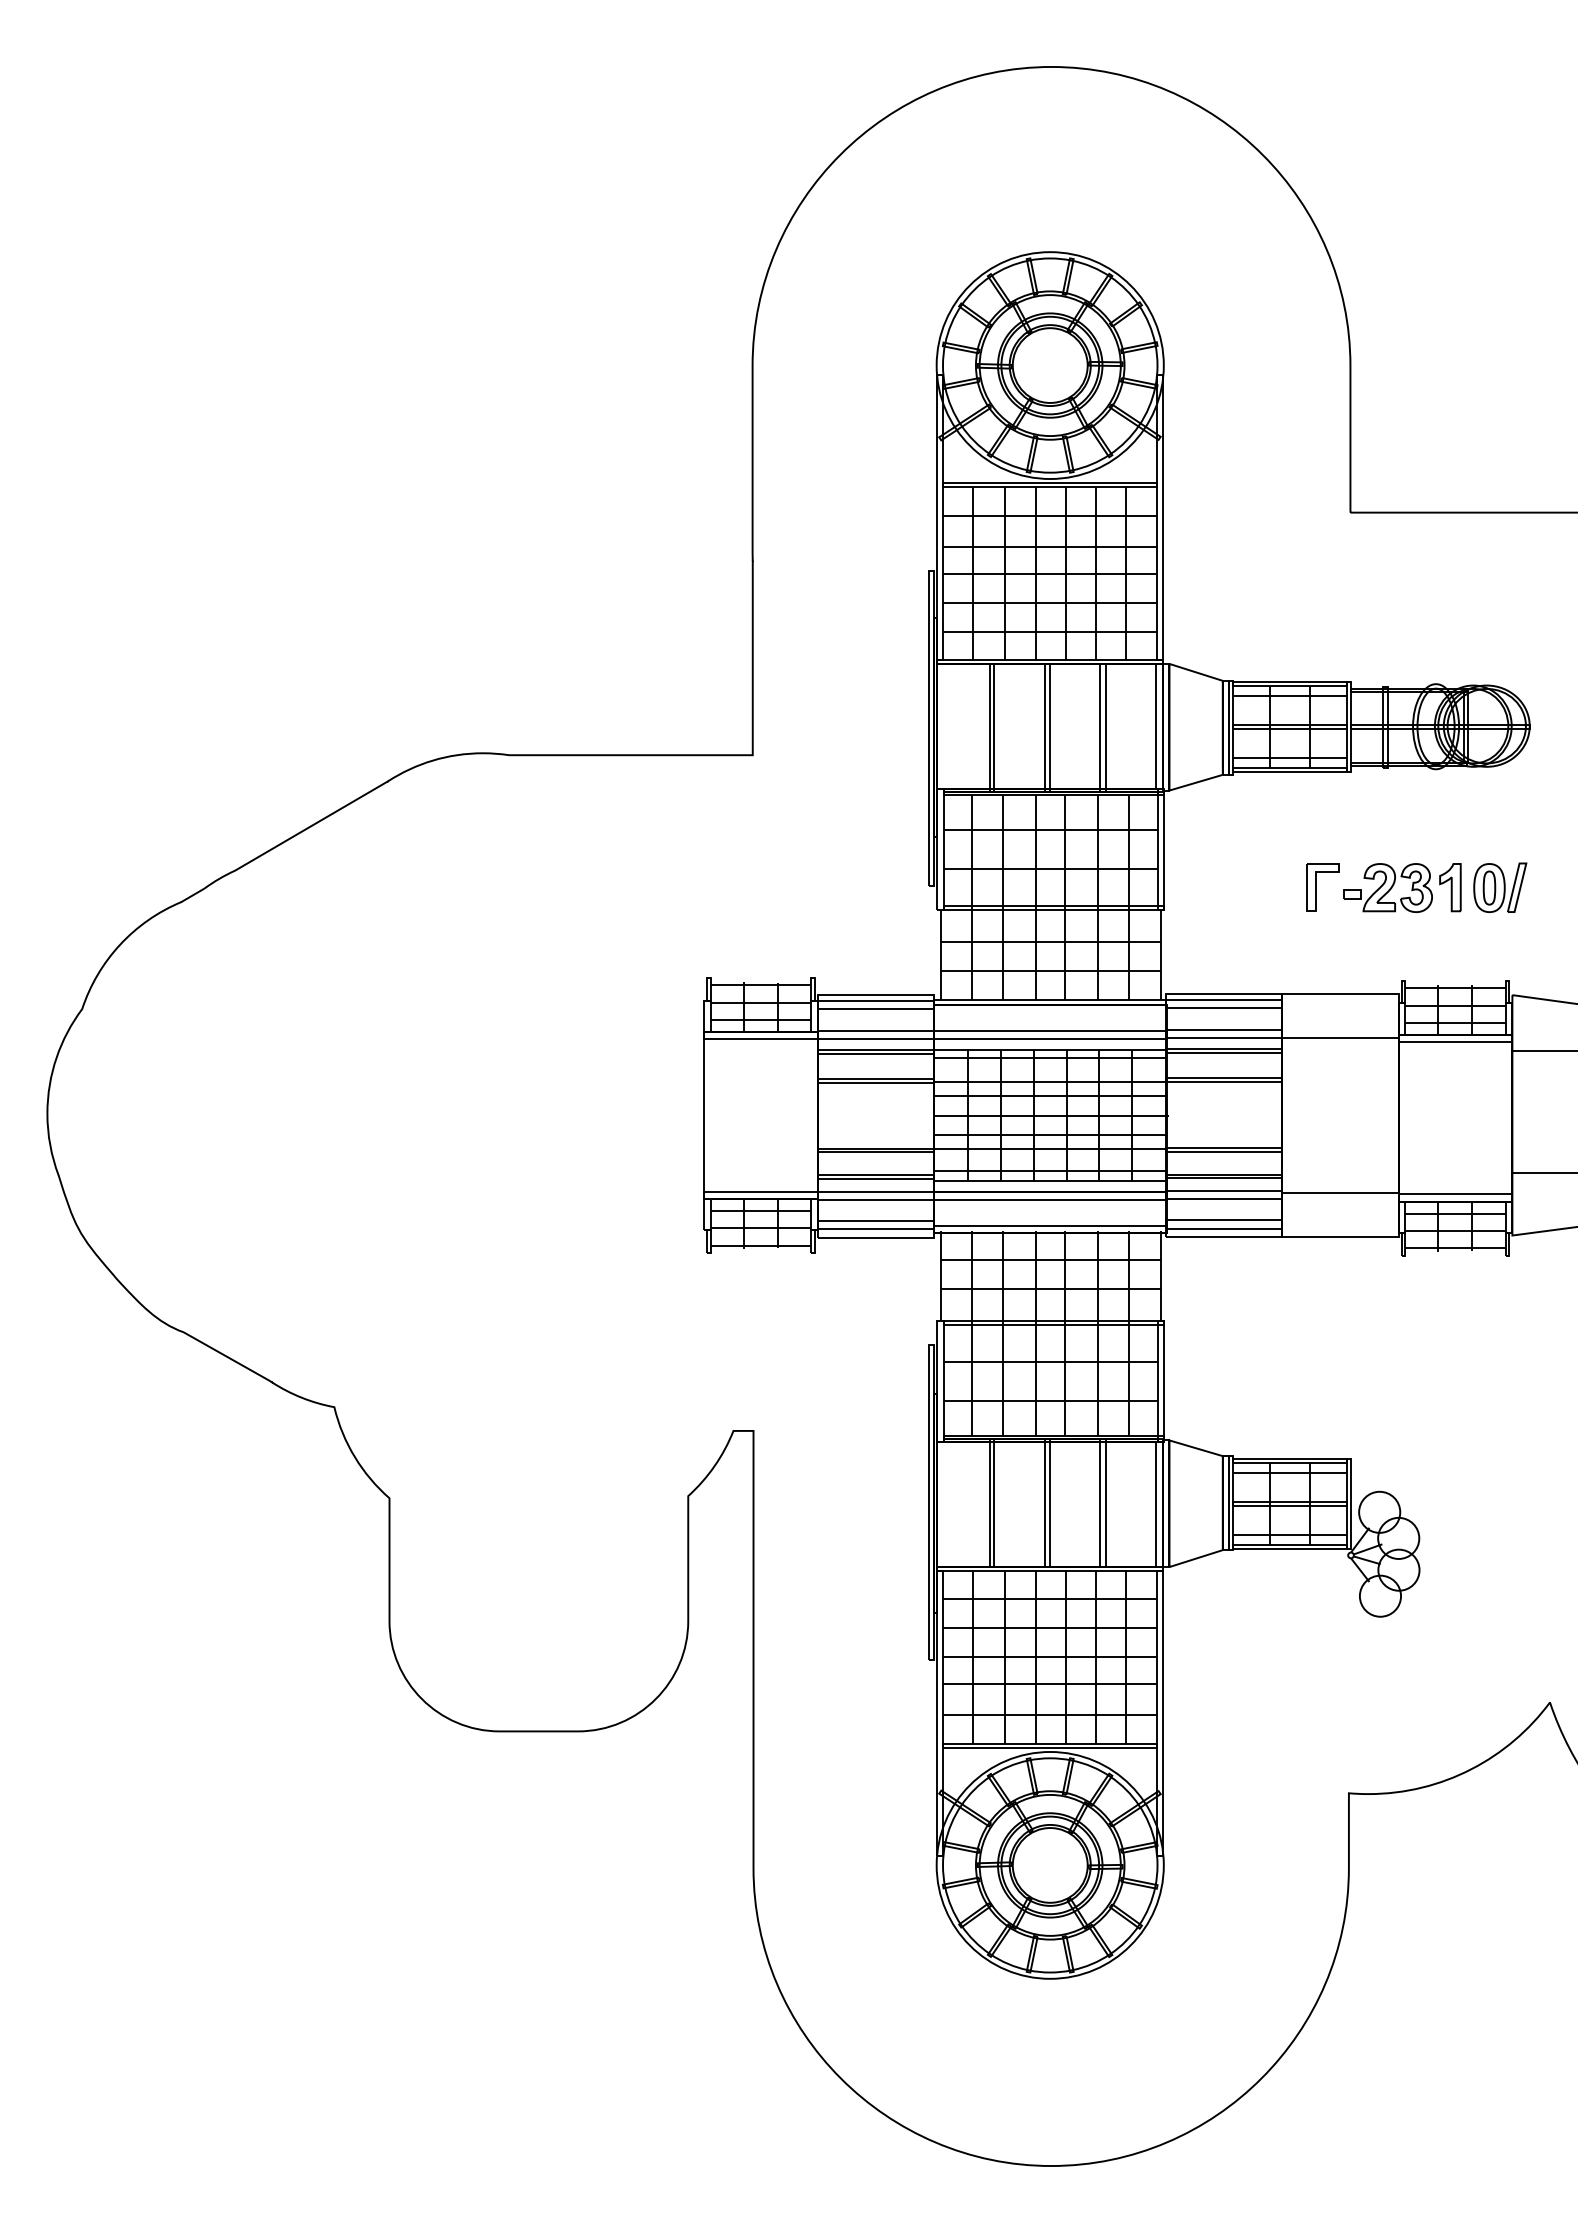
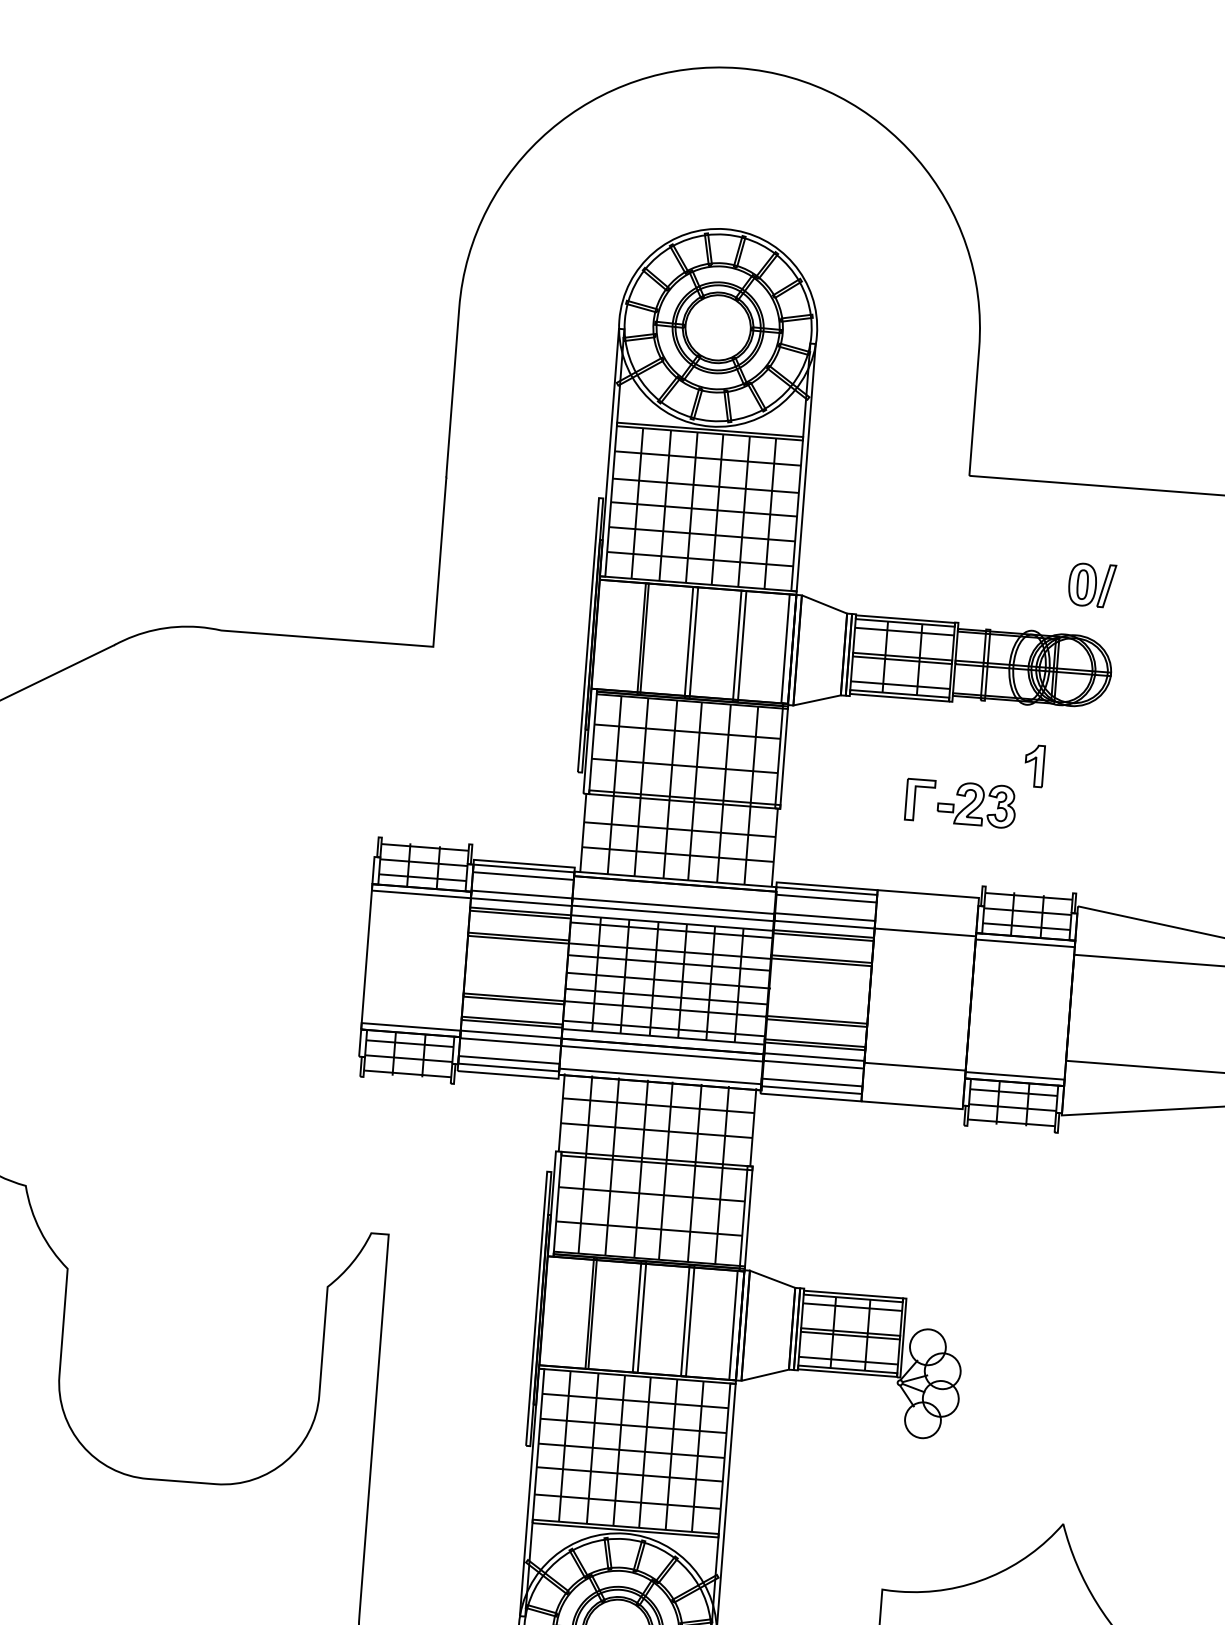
part: (1450, 887) -> (1034, 765), moved
part: (1500, 887) -> (1092, 584), moved

